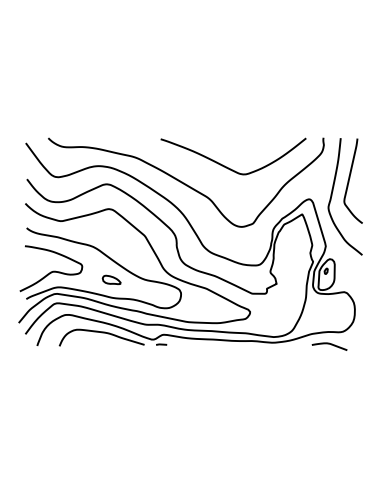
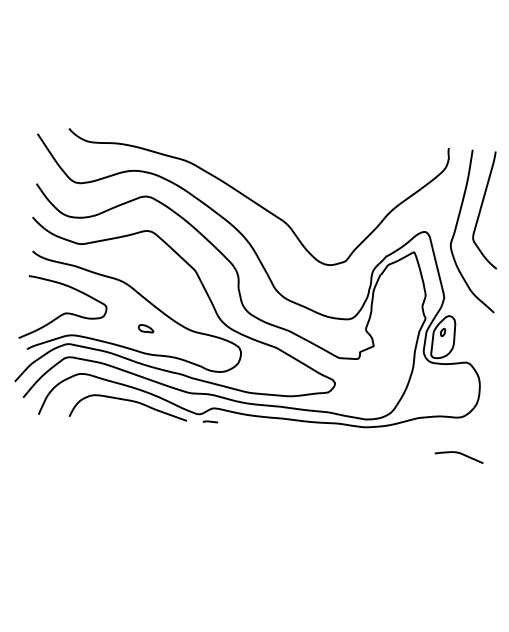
curve: (228, 167) -> (315, 182), removed
part: (111, 279) -> (146, 328), size x0.6
curve: (329, 344) -> (459, 454), moved

